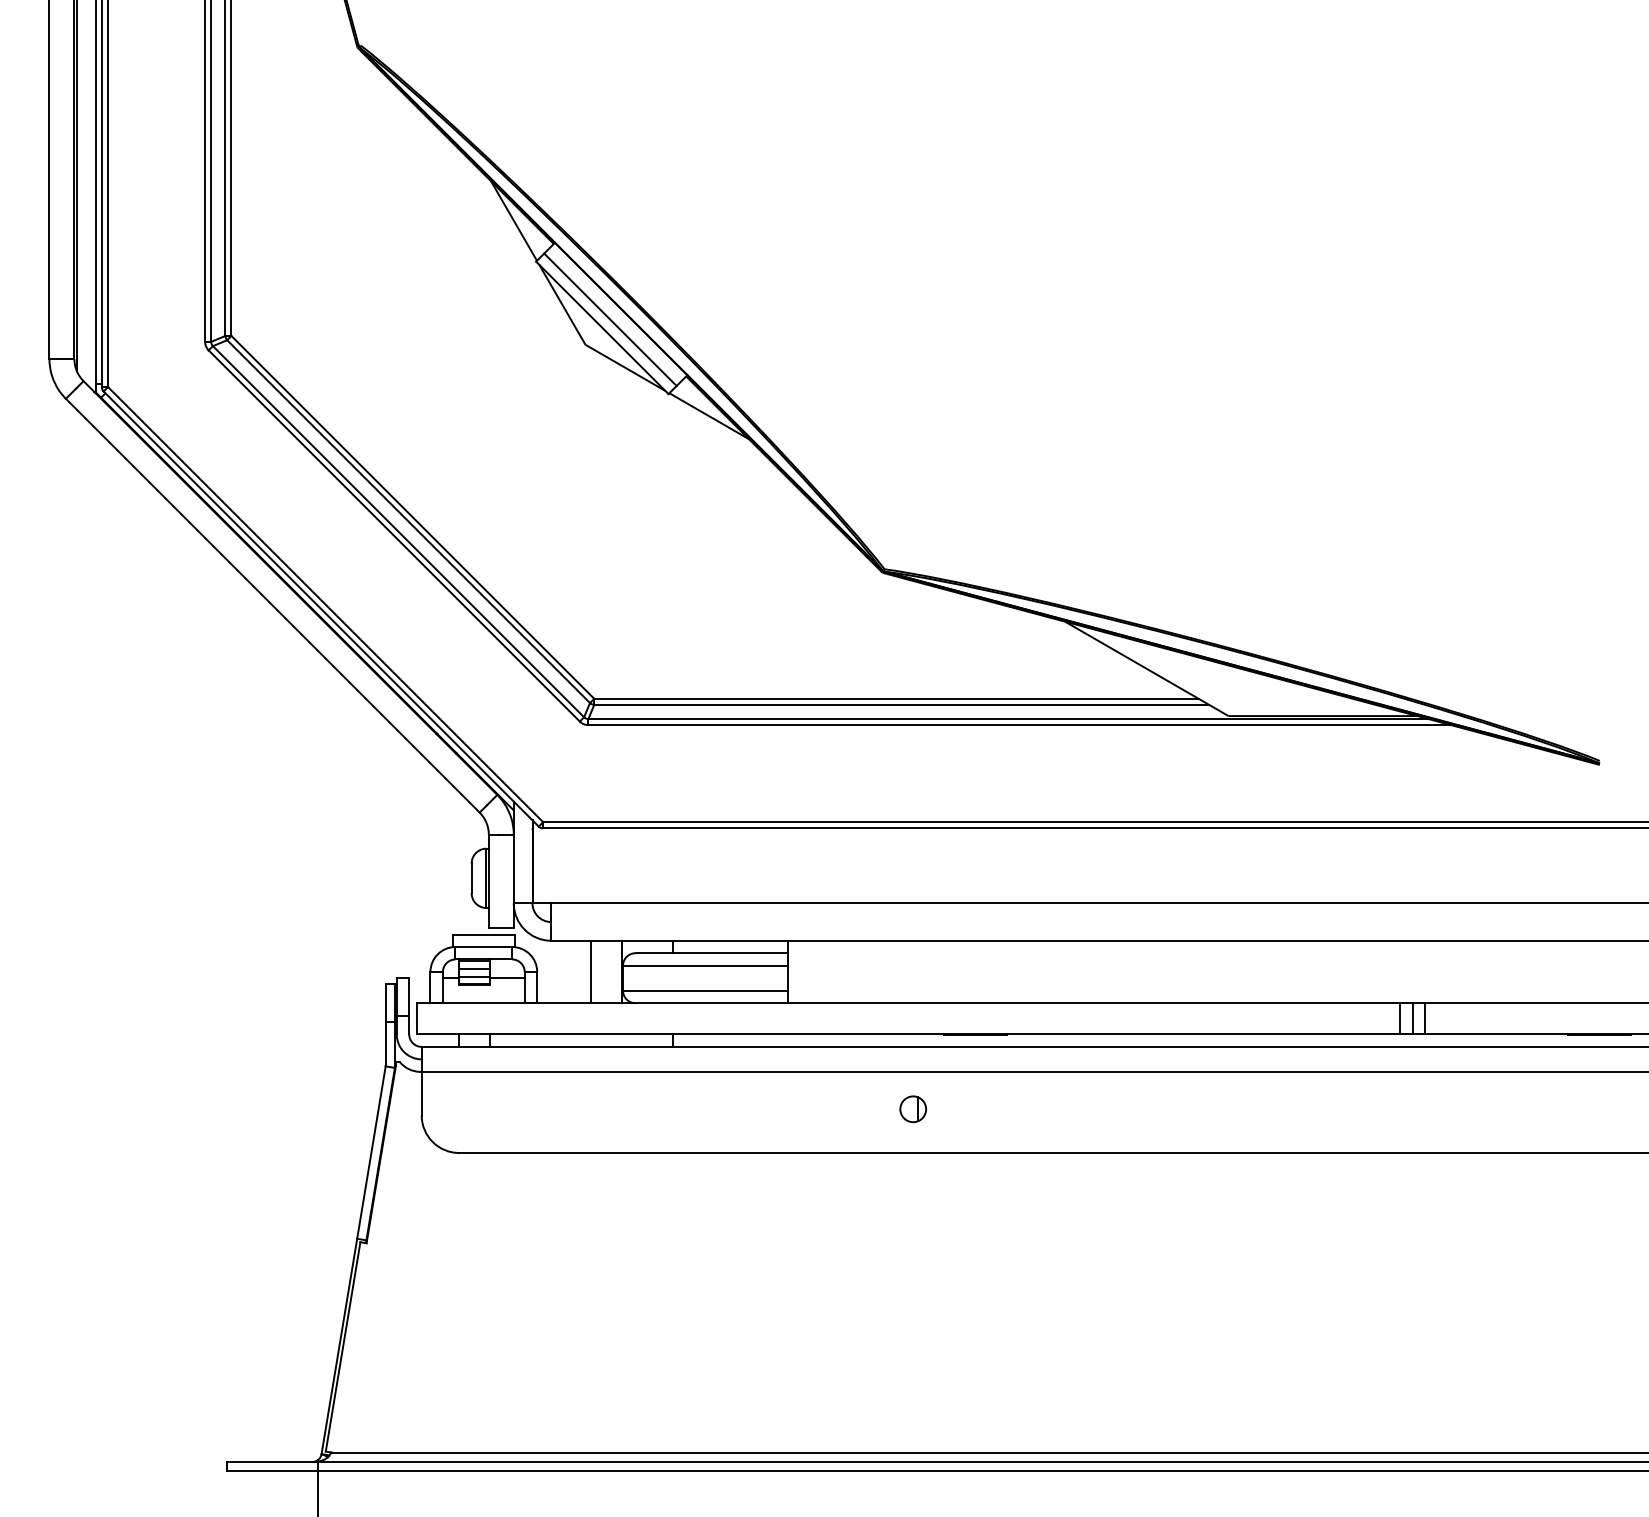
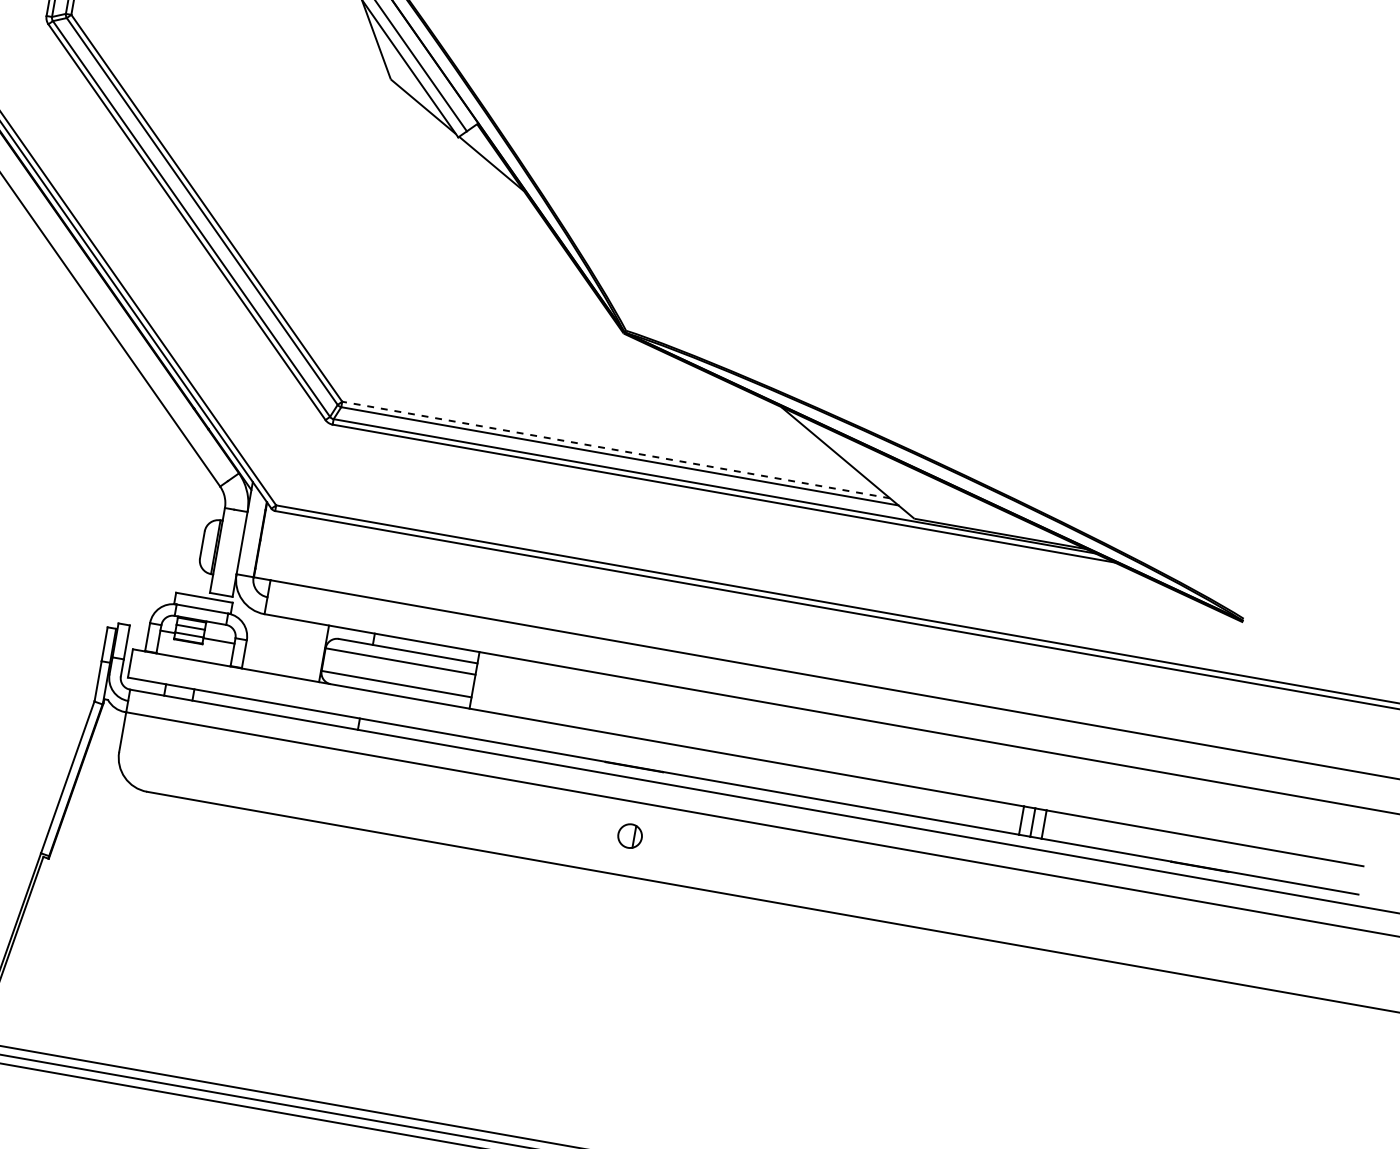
line: (895, 698) -> (615, 449), solid -> dashed
line: (591, 971) -> (296, 648), removed
part: (912, 1109) -> (629, 836), moved

